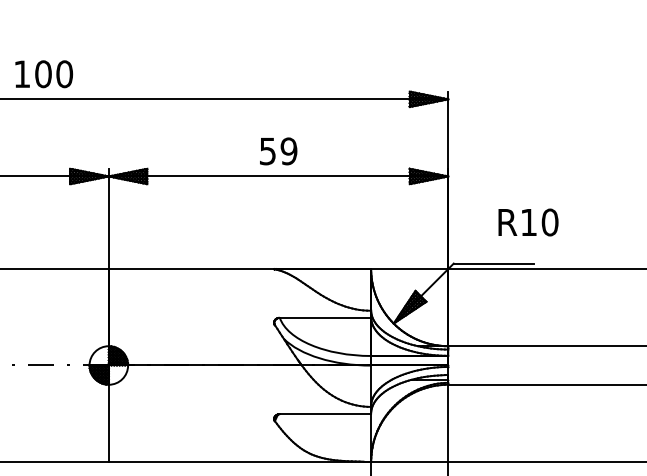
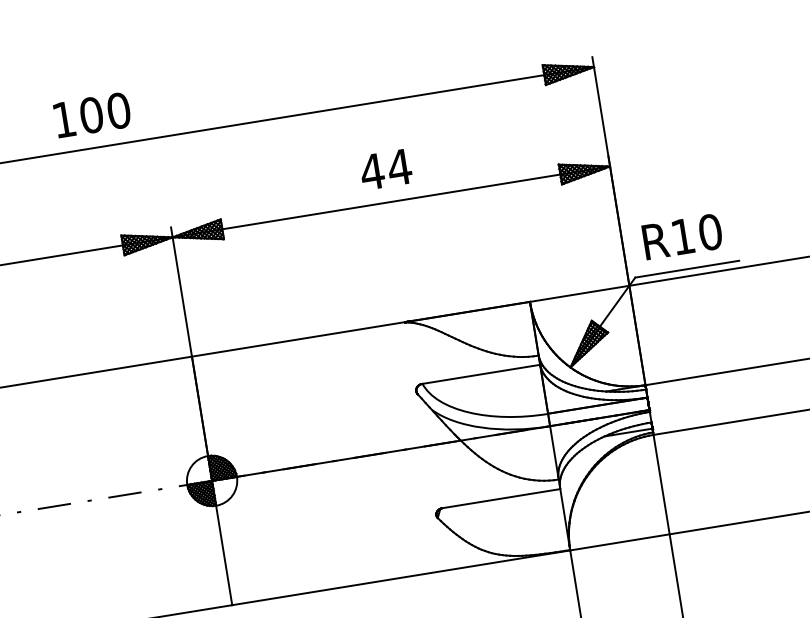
text: (43, 74) -> (91, 115), moved
text: (278, 151) -> (386, 169), 59 -> 44
text: (528, 222) -> (682, 236), moved

